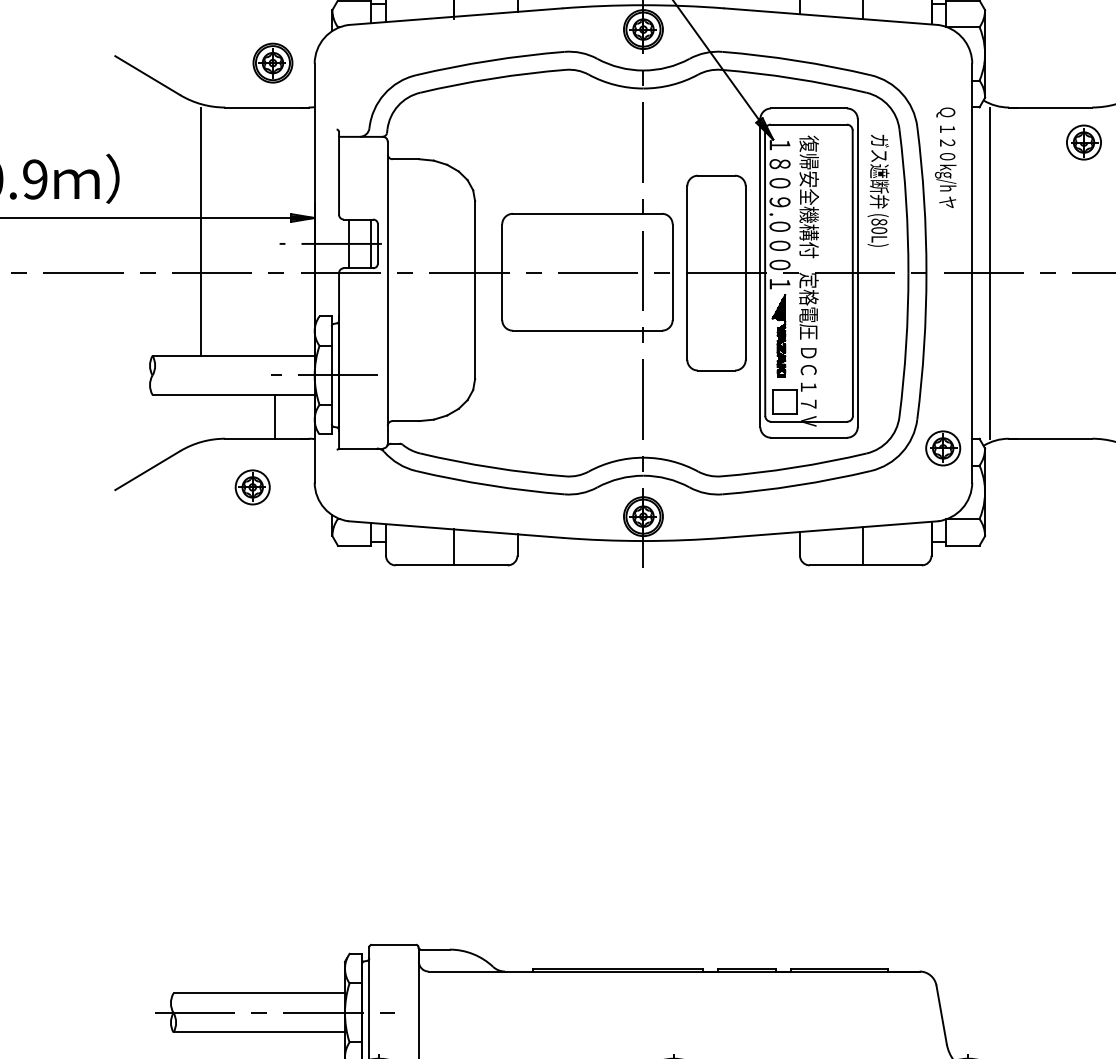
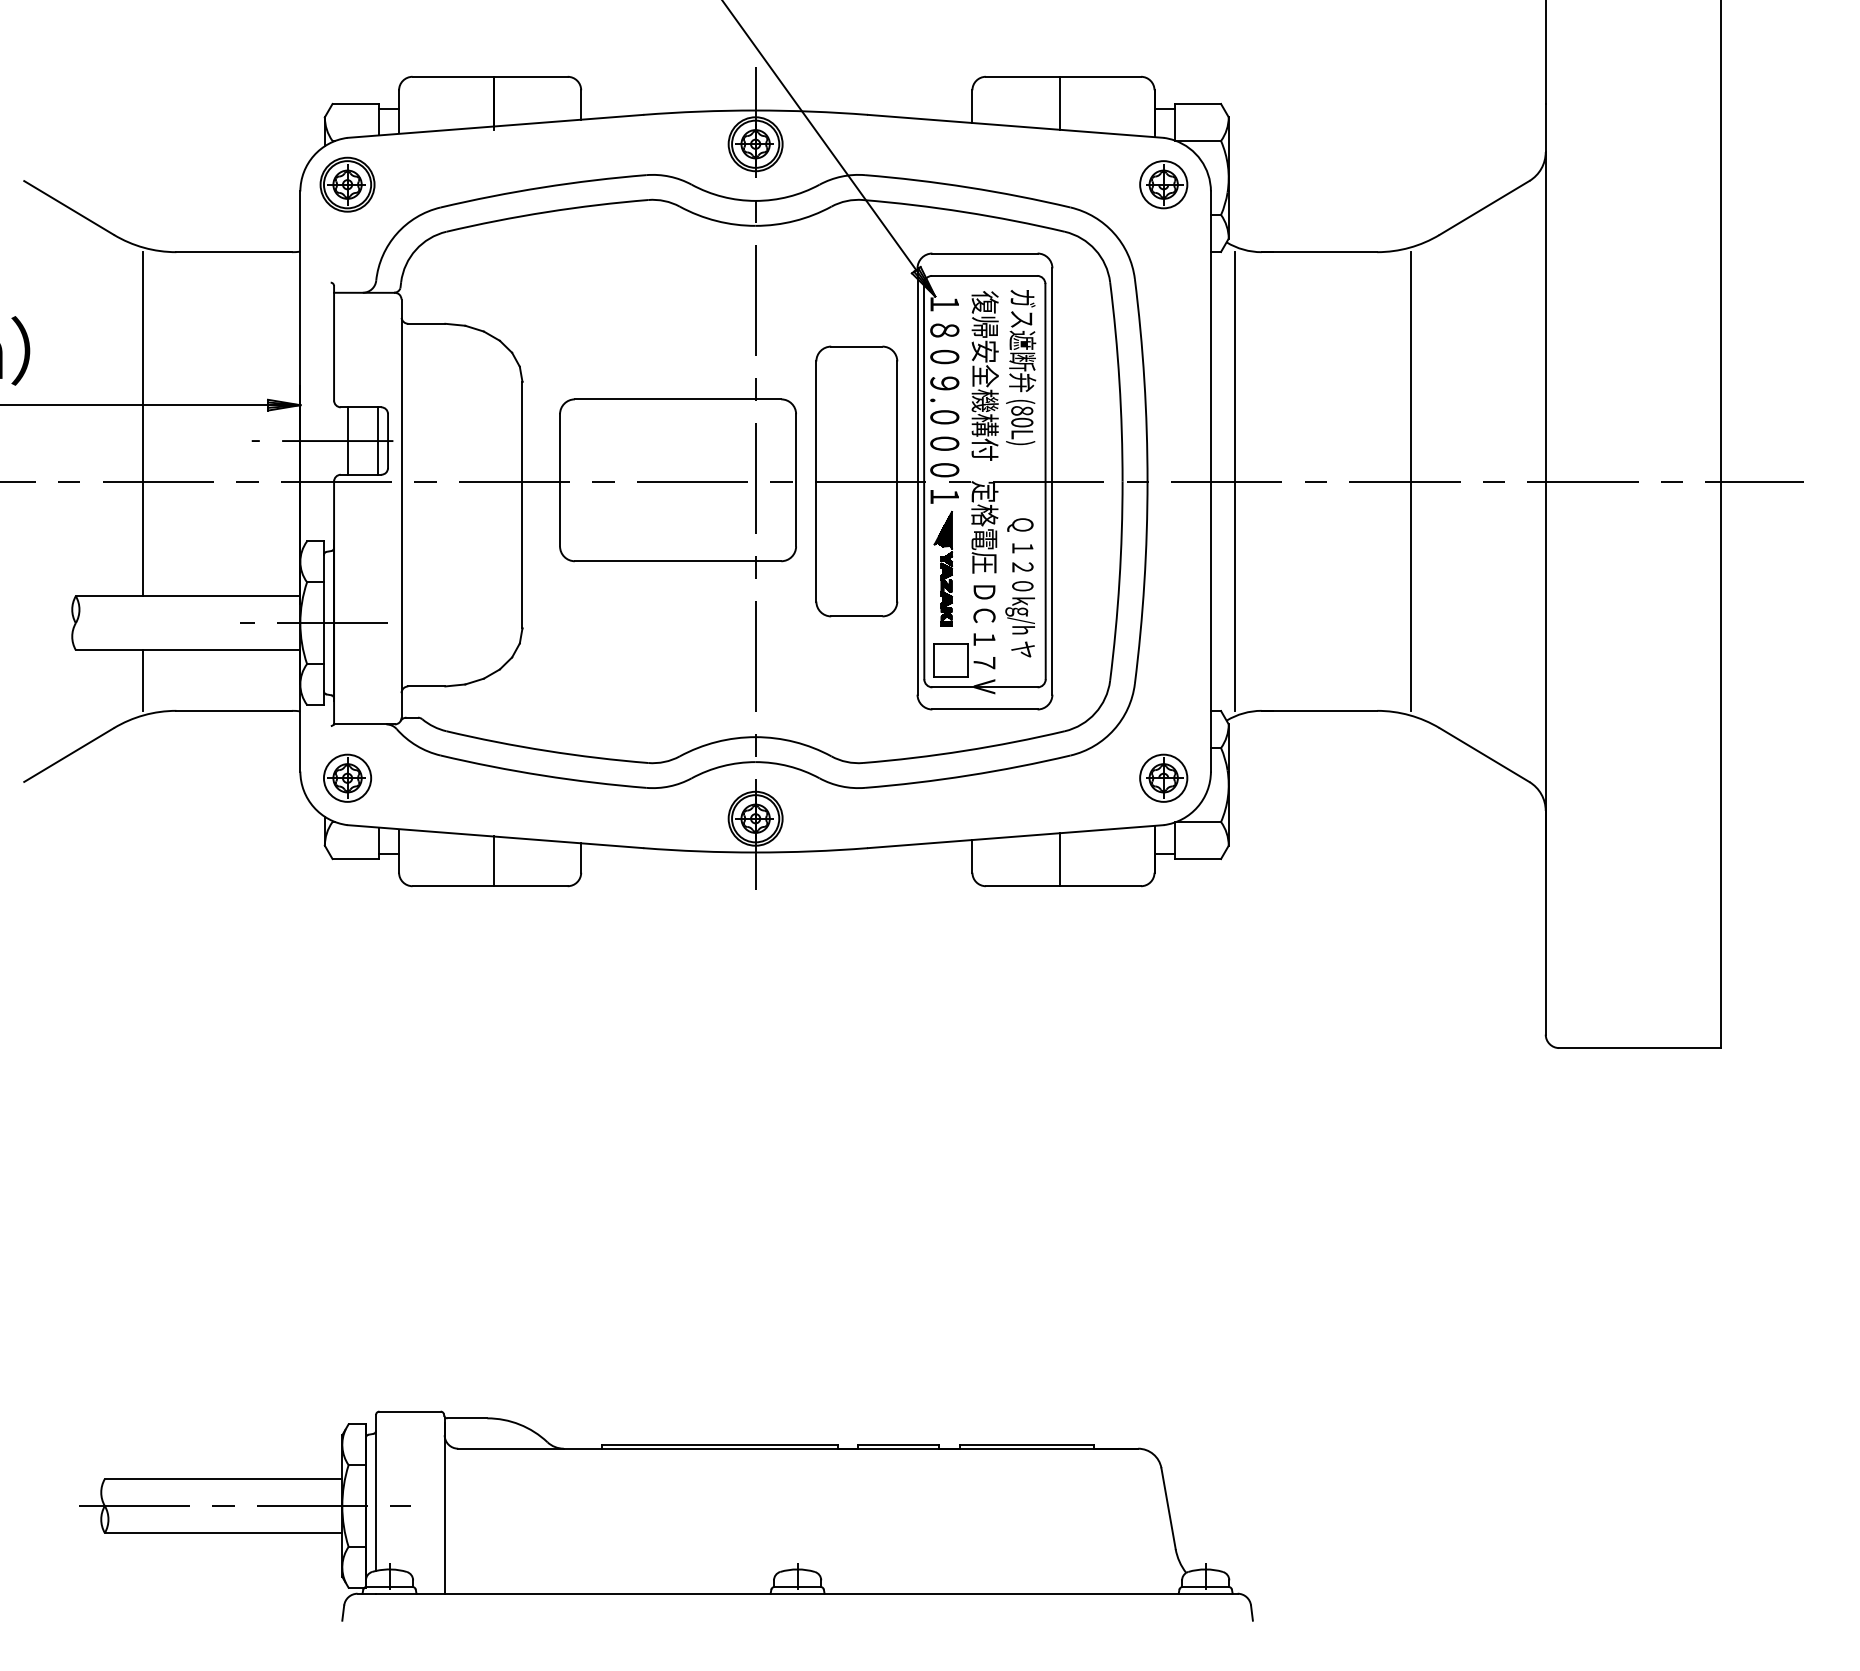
part: (272, 62) -> (347, 184), moved
part: (1083, 142) -> (1163, 184), moved
text: (945, 157) -> (1019, 587), moved
text: (878, 190) -> (1021, 367), moved
line: (274, 416) -> (142, 680), moved
part: (943, 447) -> (1163, 777), moved
part: (252, 486) -> (347, 777), moved

